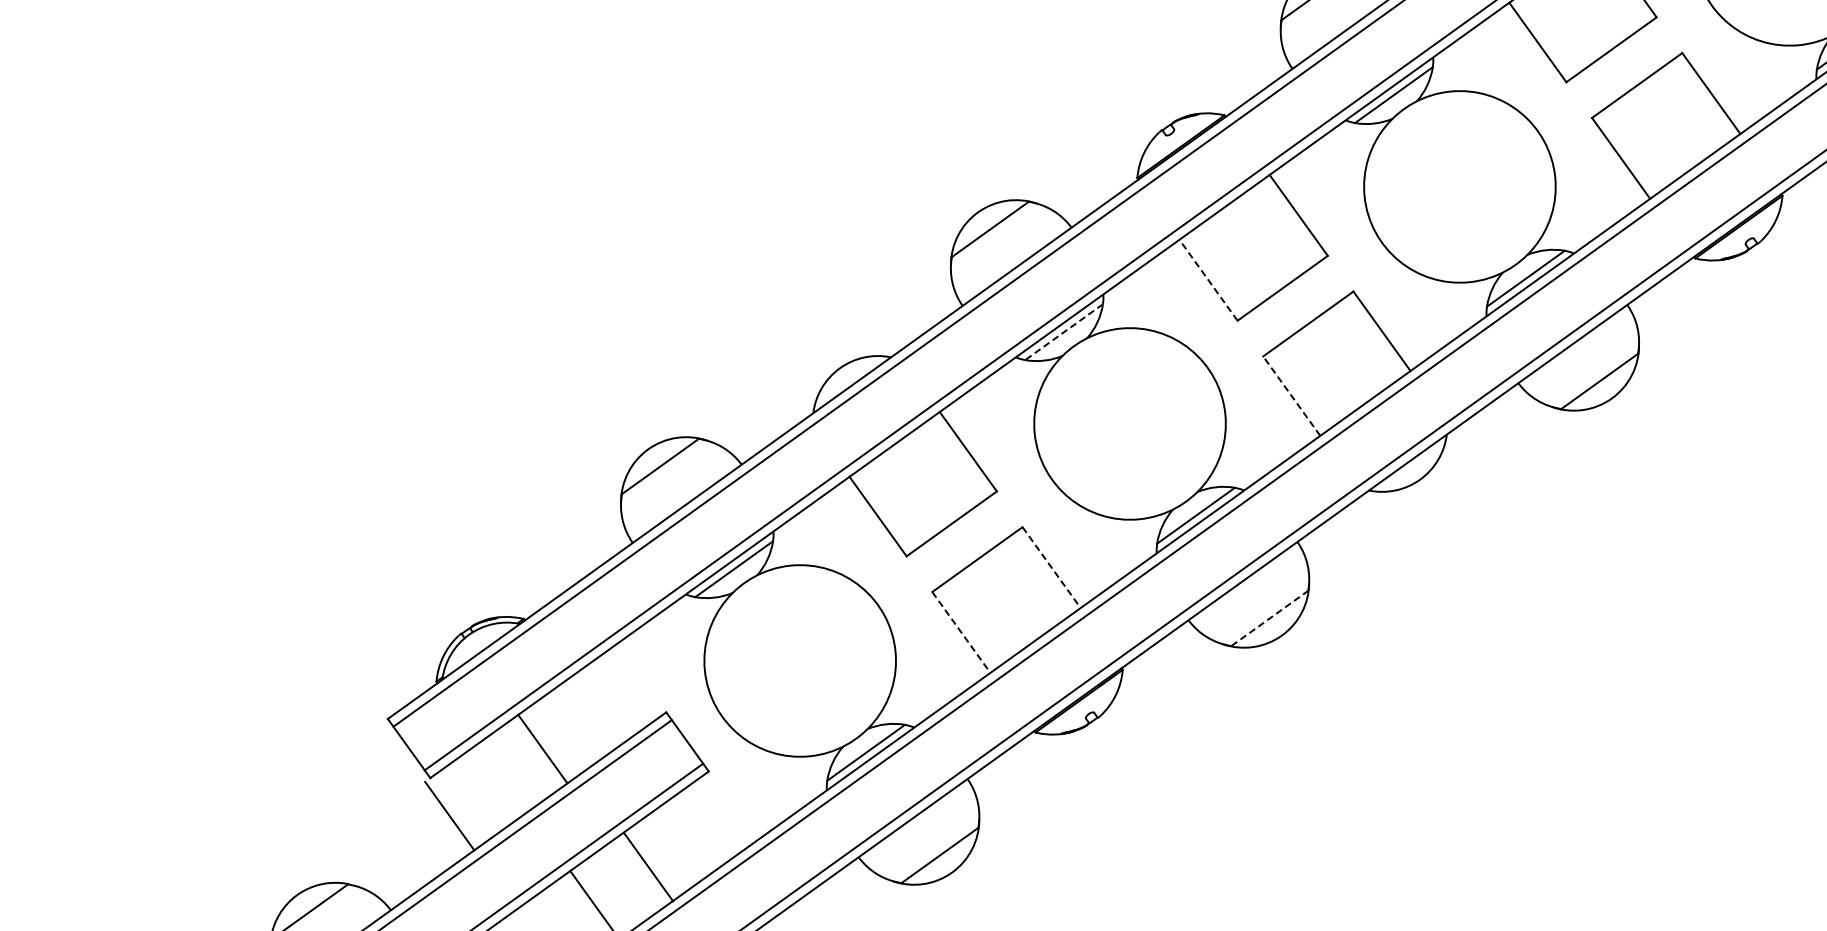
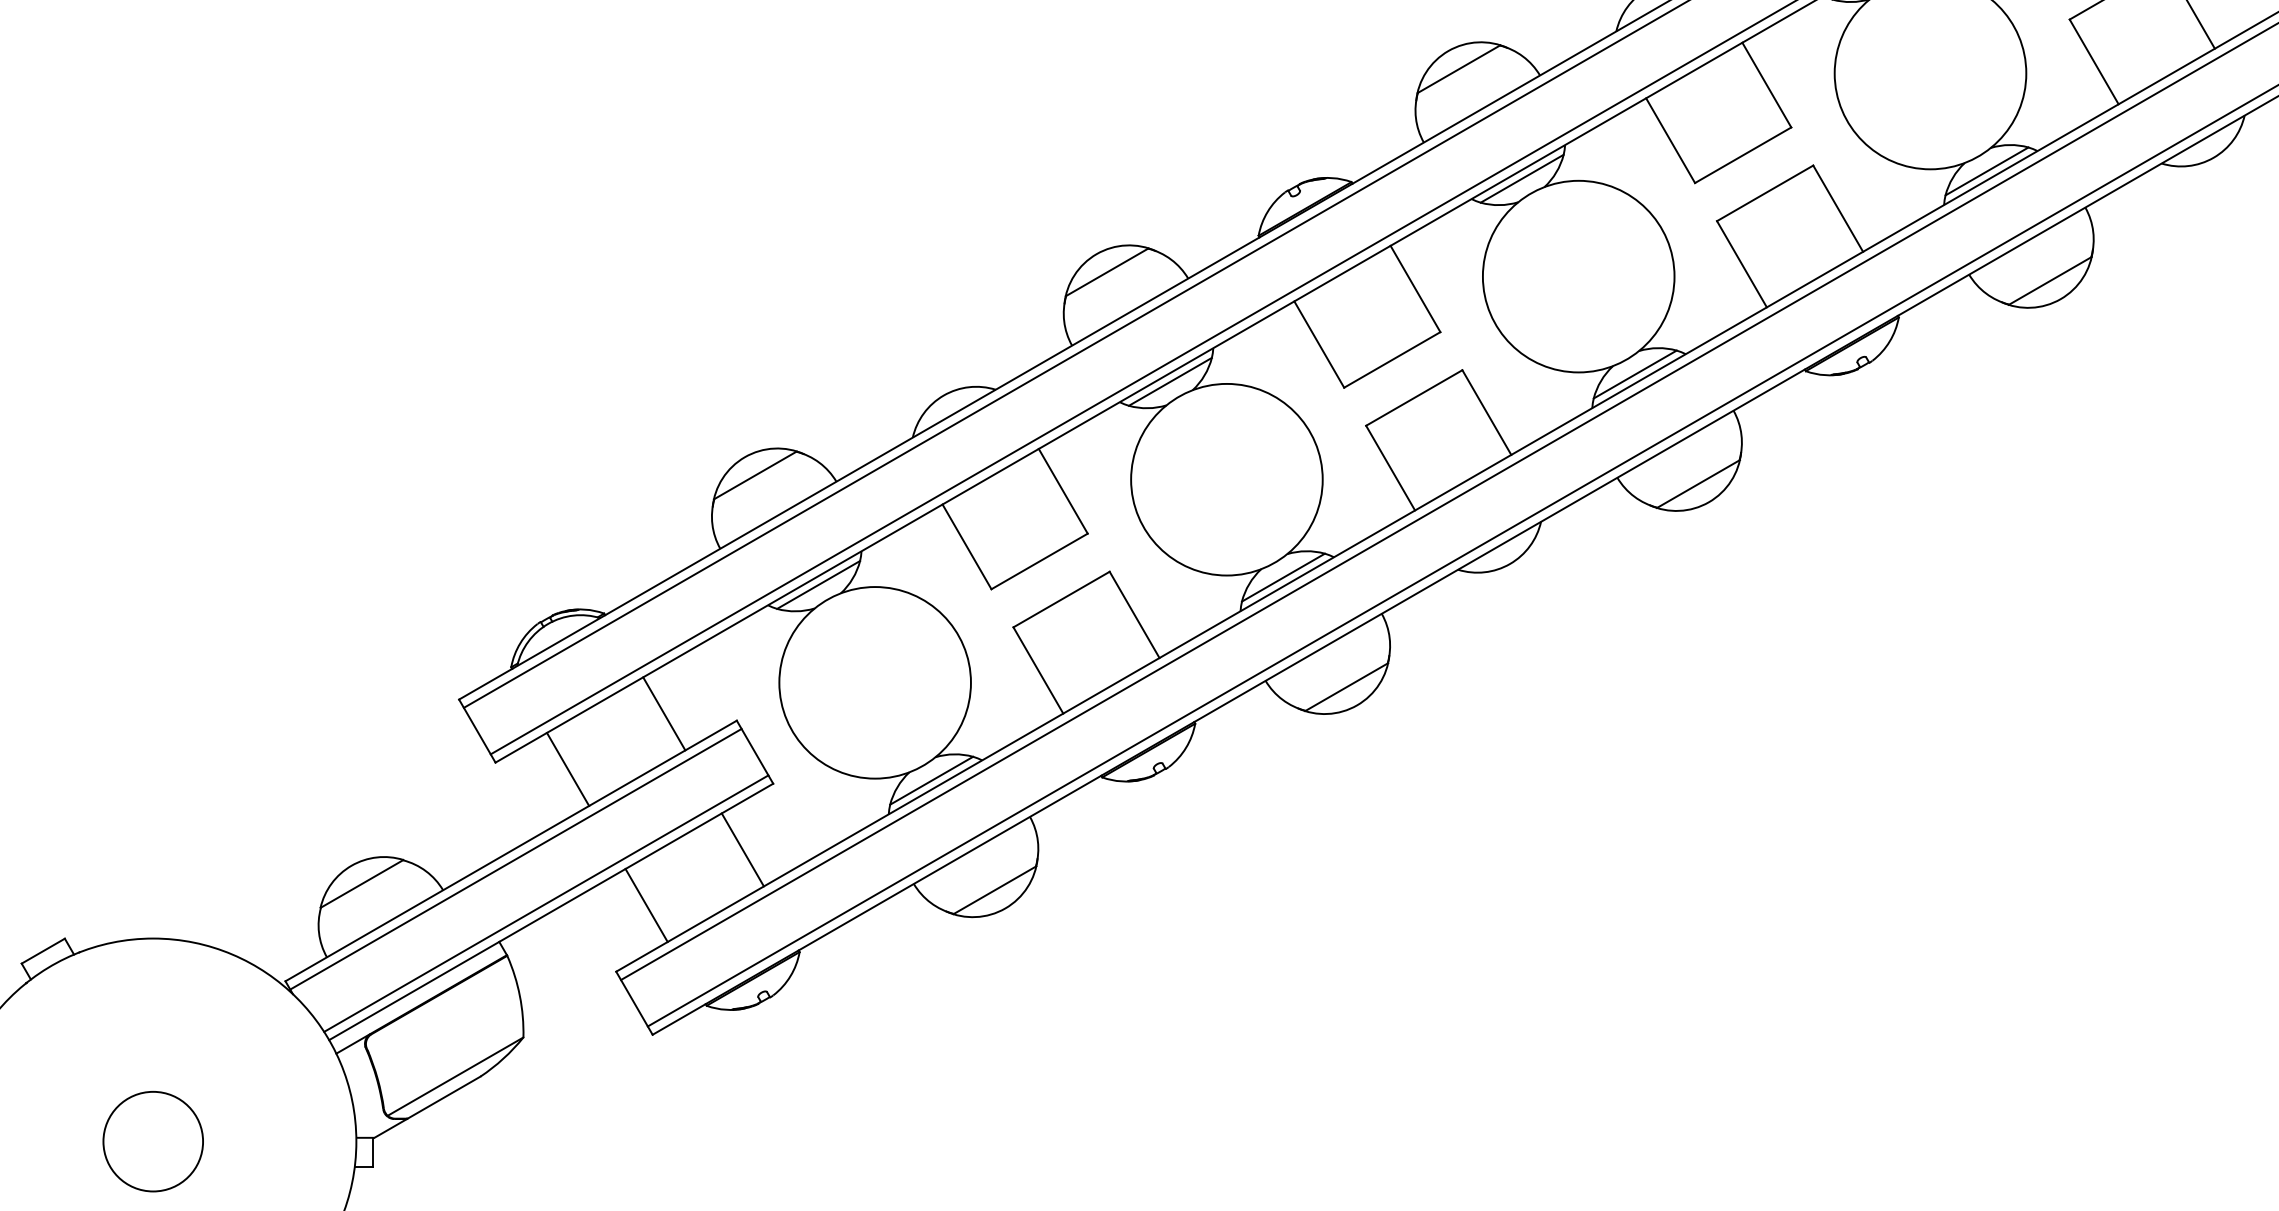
line: (1208, 280) -> (1319, 344), dashed -> solid
line: (1064, 331) -> (1170, 381), dashed -> solid
line: (1291, 396) -> (1390, 468), dashed -> solid
line: (1051, 567) -> (1134, 614), dashed -> solid
line: (1269, 618) -> (1346, 687), dashed -> solid
line: (961, 632) -> (1038, 670), dashed -> solid
line: (542, 748) -> (664, 713), moved
line: (449, 815) -> (567, 768), moved
line: (648, 866) -> (742, 849), moved

